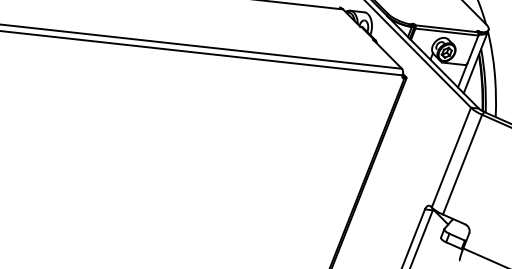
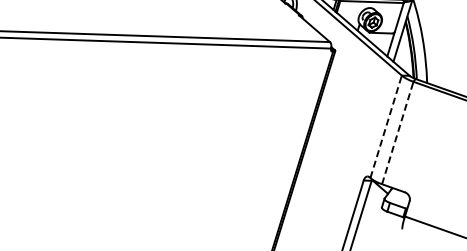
line: (451, 157) -> (386, 126), solid -> dashed
line: (462, 164) -> (397, 132), solid -> dashed

